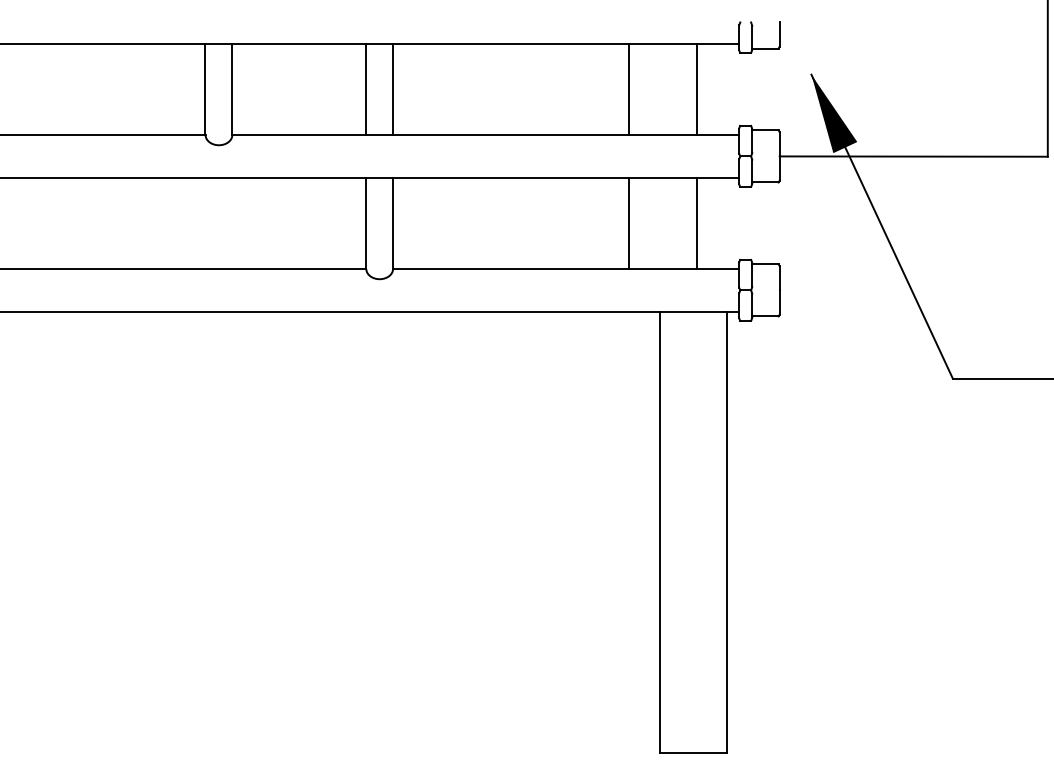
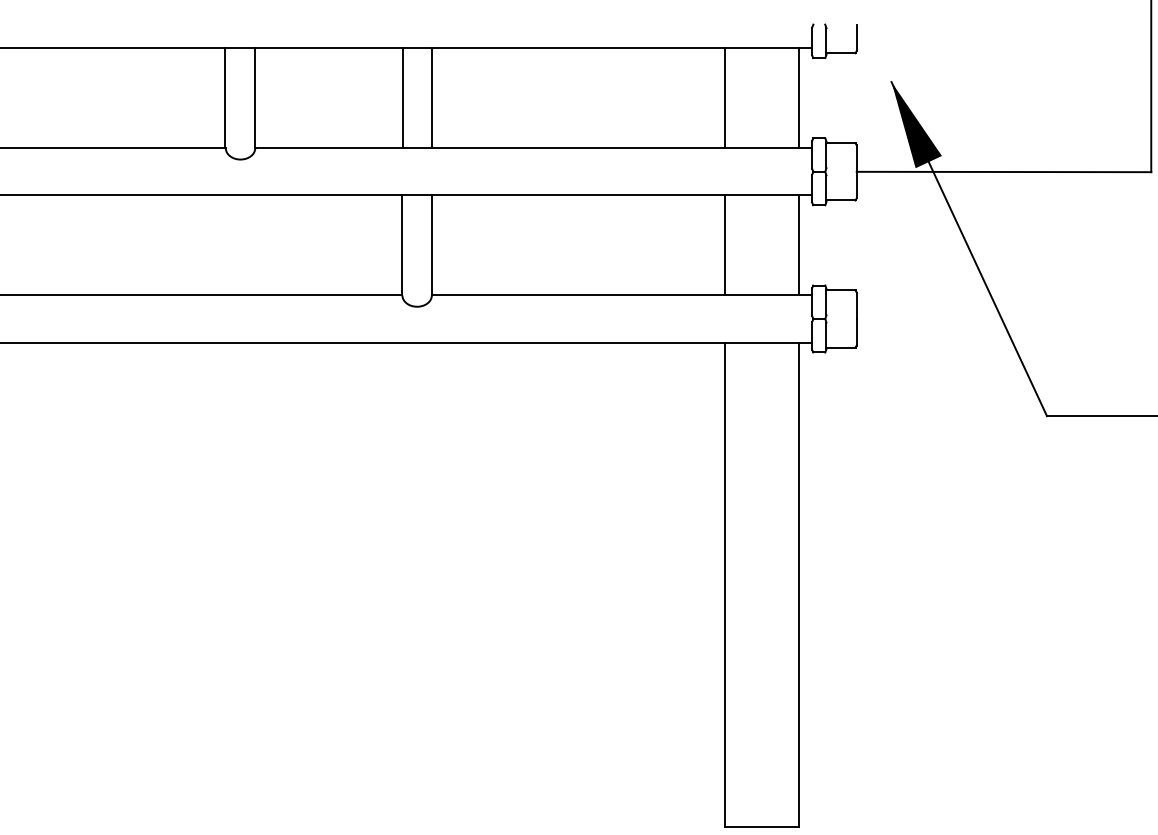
line: (629, 88) -> (725, 97), moved
line: (697, 88) -> (799, 97), moved
line: (629, 222) -> (725, 244), moved
line: (697, 222) -> (799, 244), moved

